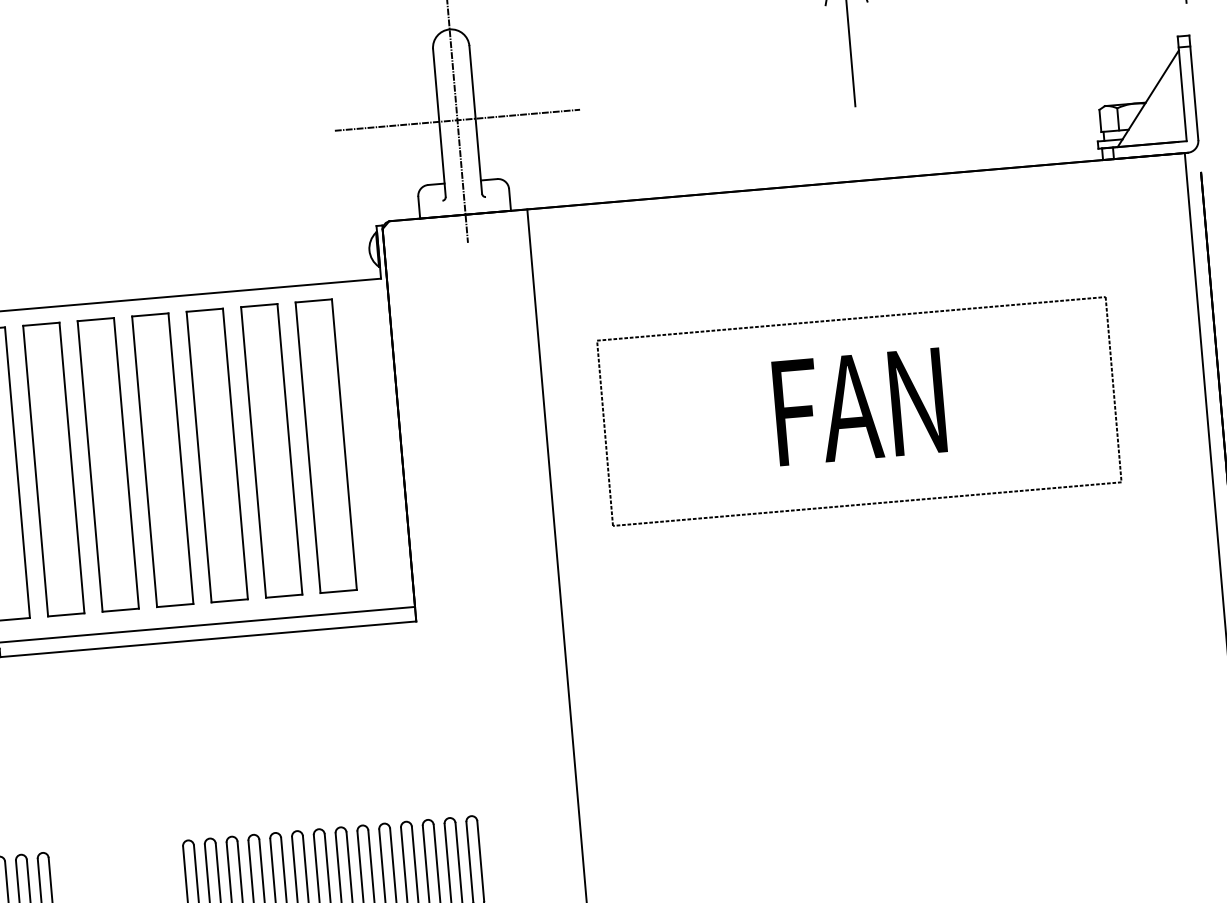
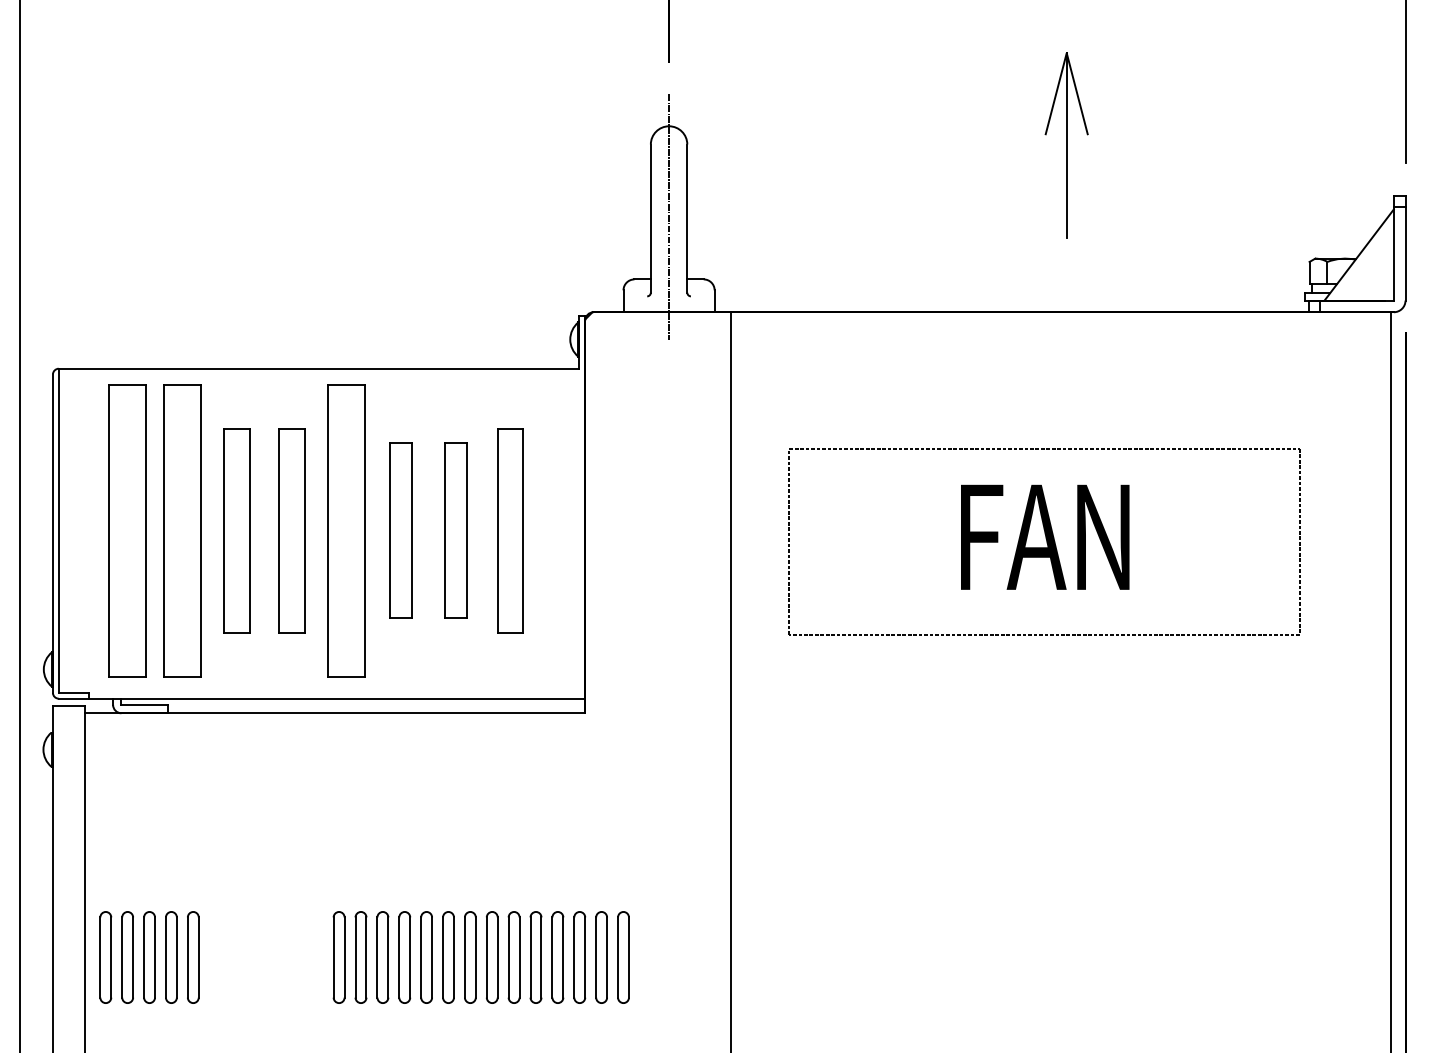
line: (457, 120) -> (669, 217), removed
part: (326, 445) -> (510, 530), size x0.7
part: (271, 450) -> (455, 530), size x0.6
part: (216, 455) -> (400, 530), size x0.6
part: (108, 464) -> (291, 530), size x0.7
part: (53, 469) -> (236, 530), size x0.7

